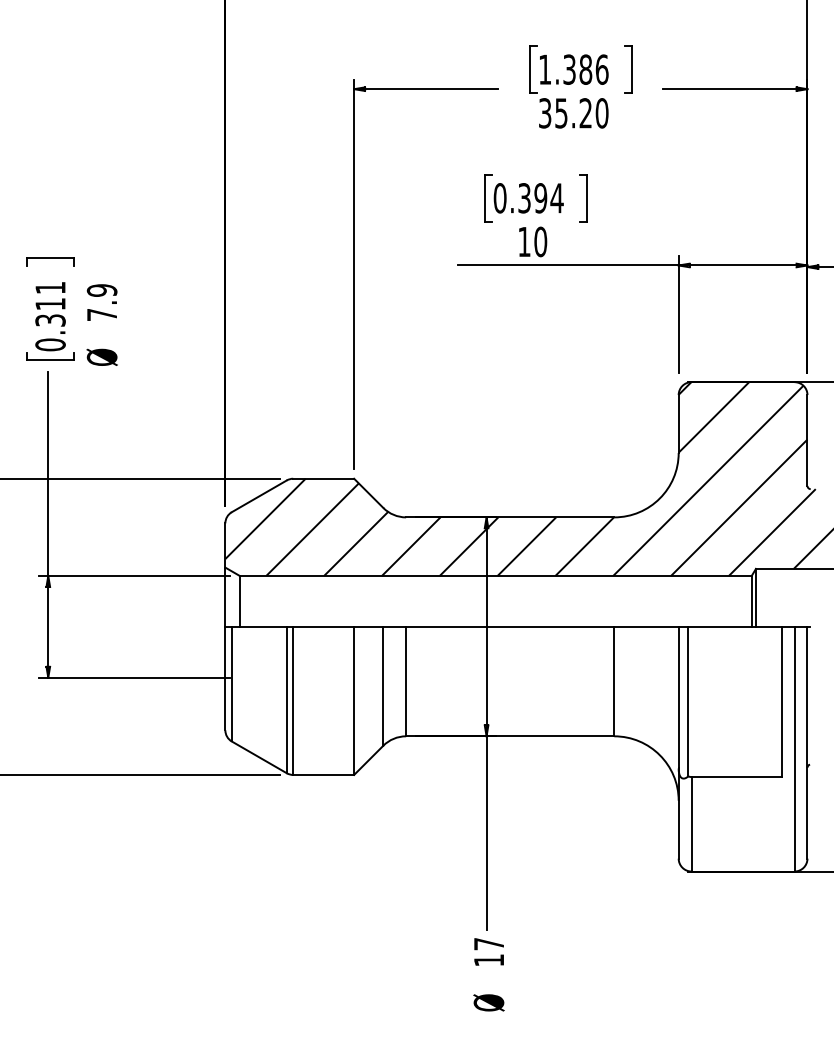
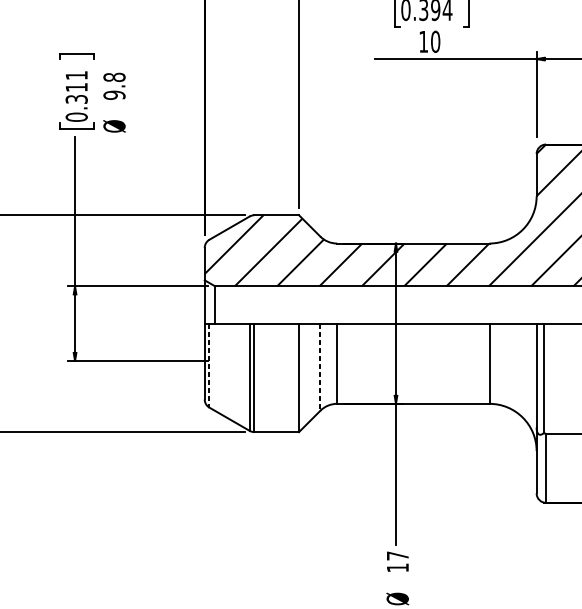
text: (101, 302) -> (114, 86), 7.9 -> 9.8
line: (231, 684) -> (209, 365), solid -> dashed
line: (383, 686) -> (320, 367), solid -> dashed

